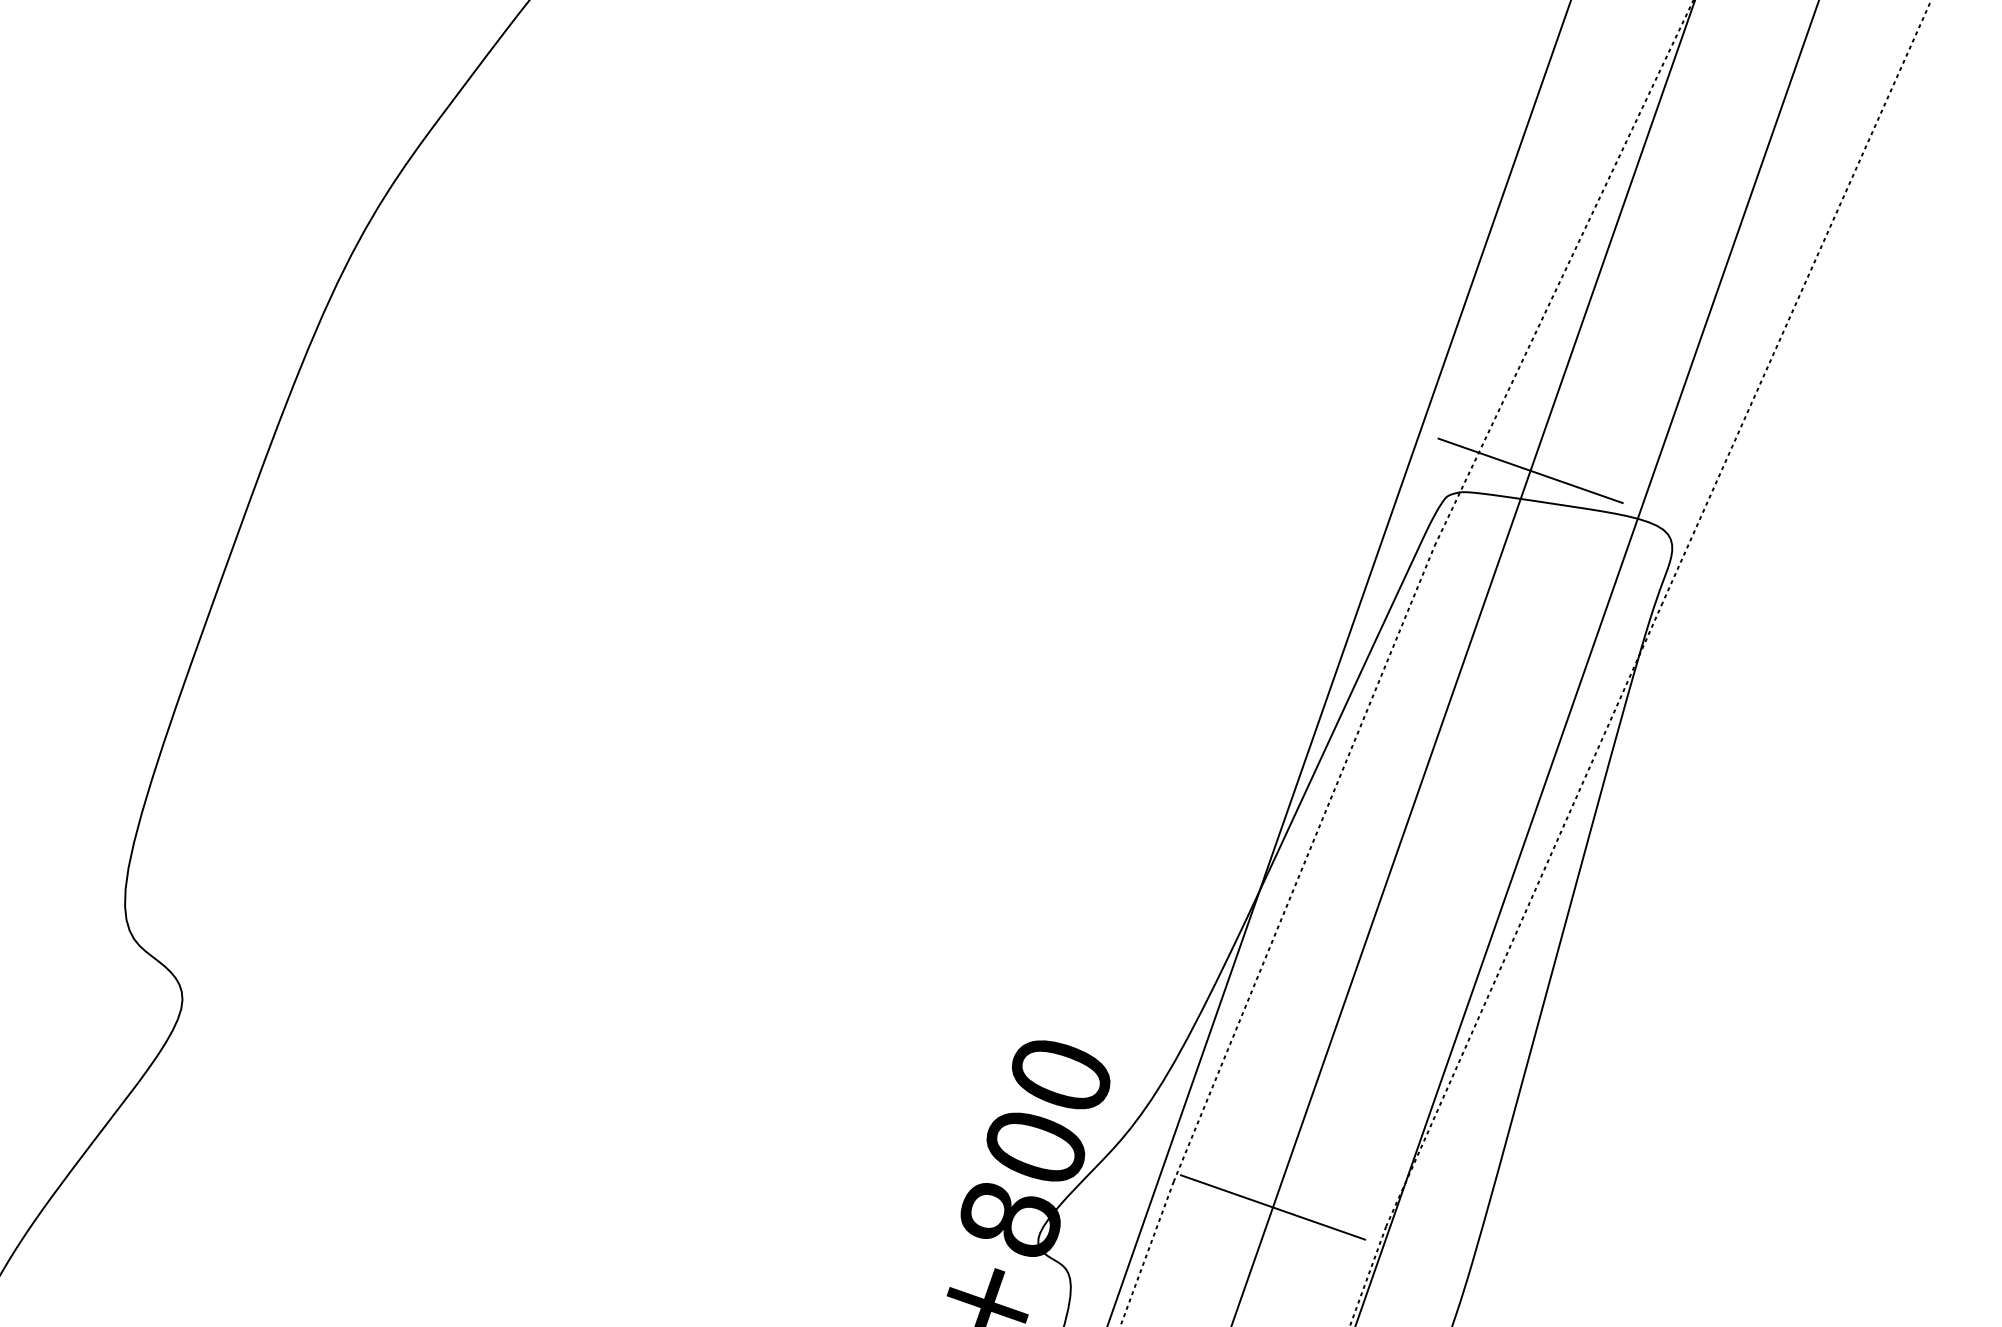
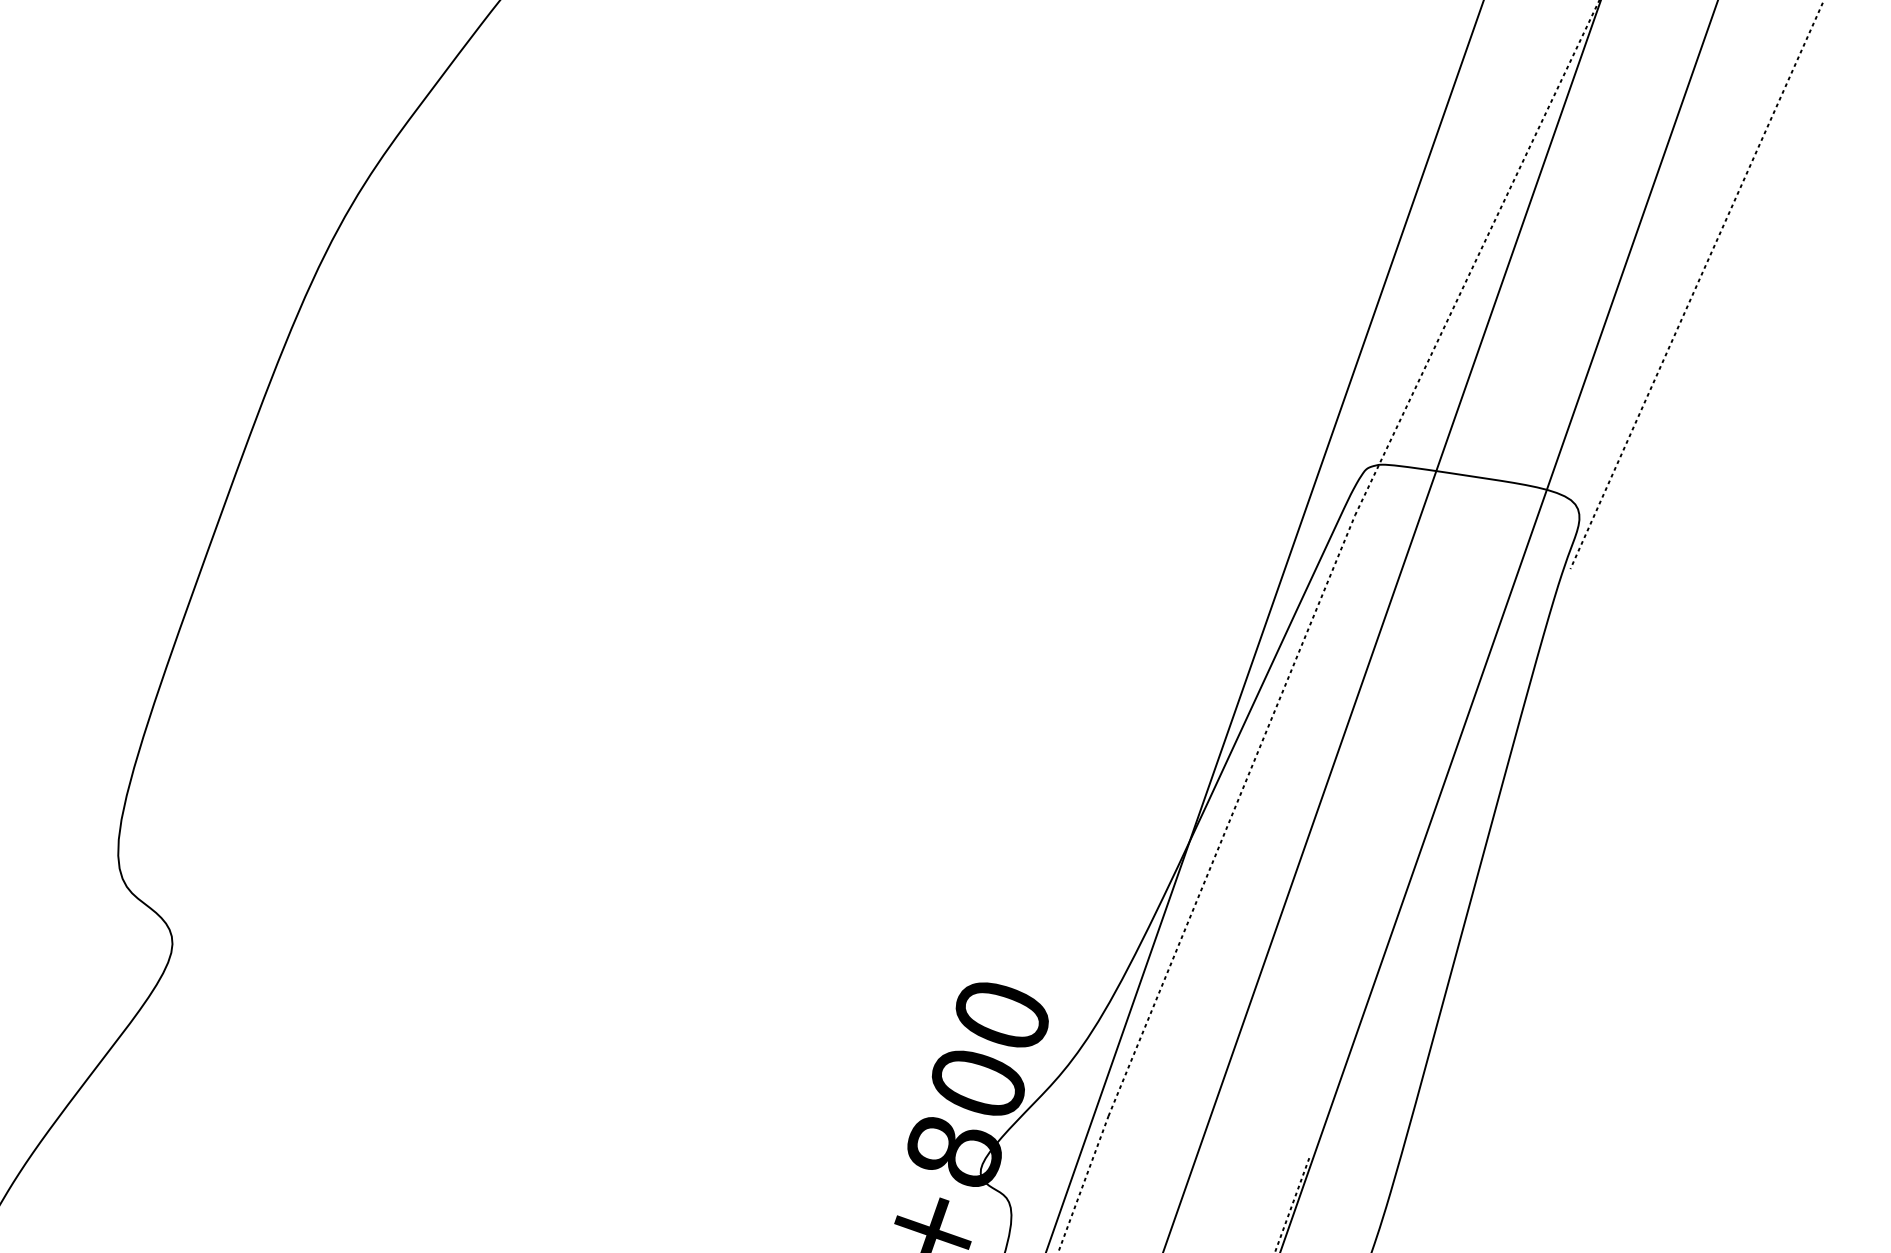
line: (1530, 470) -> (1445, 444), removed
line: (1524, 914) -> (1439, 863), removed
line: (1272, 1207) -> (1201, 1140), removed

